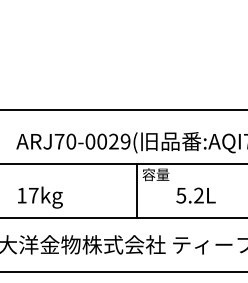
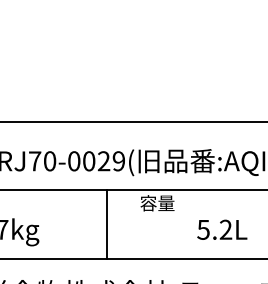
line: (137, 191) -> (107, 224), moved
text: (195, 195) -> (221, 229), moved

